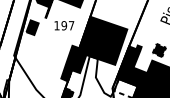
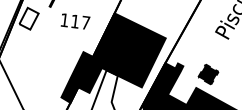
text: (64, 25) -> (75, 21), 197 -> 117
fill: (32, 27) -> (28, 18), removed

